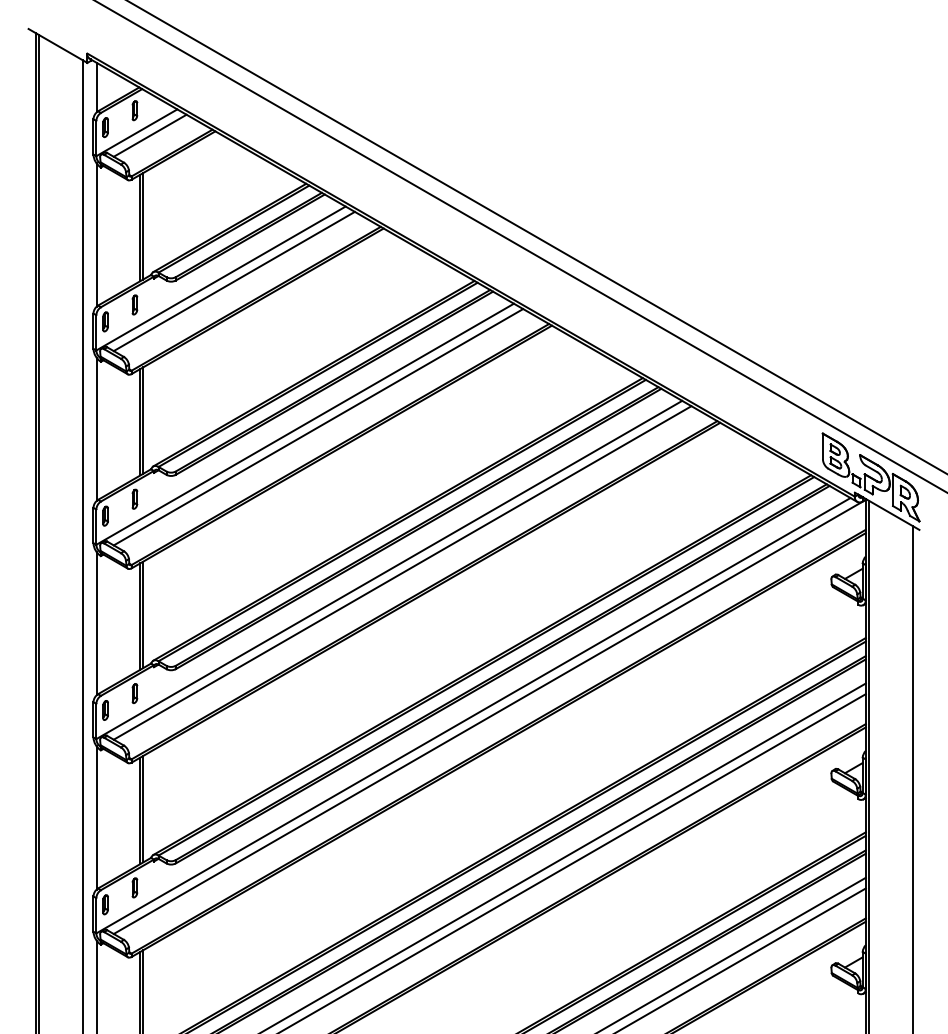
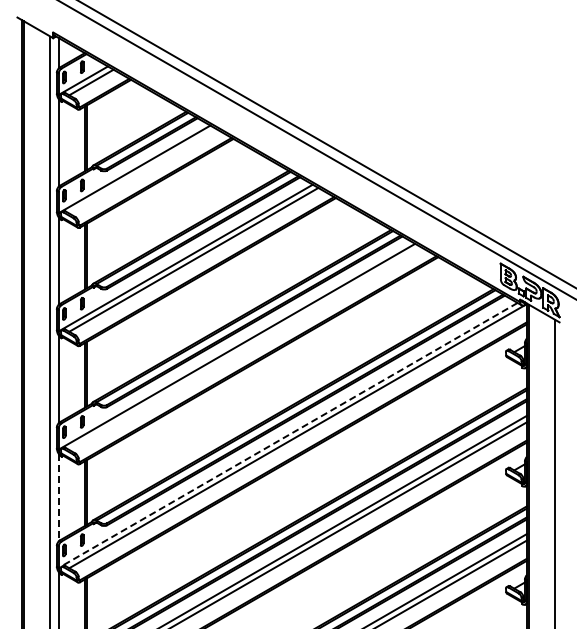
line: (234, 280) -> (142, 170), removed
line: (401, 572) -> (244, 348), removed
line: (474, 715) -> (288, 435), solid -> dashed
line: (96, 817) -> (58, 497), solid -> dashed

